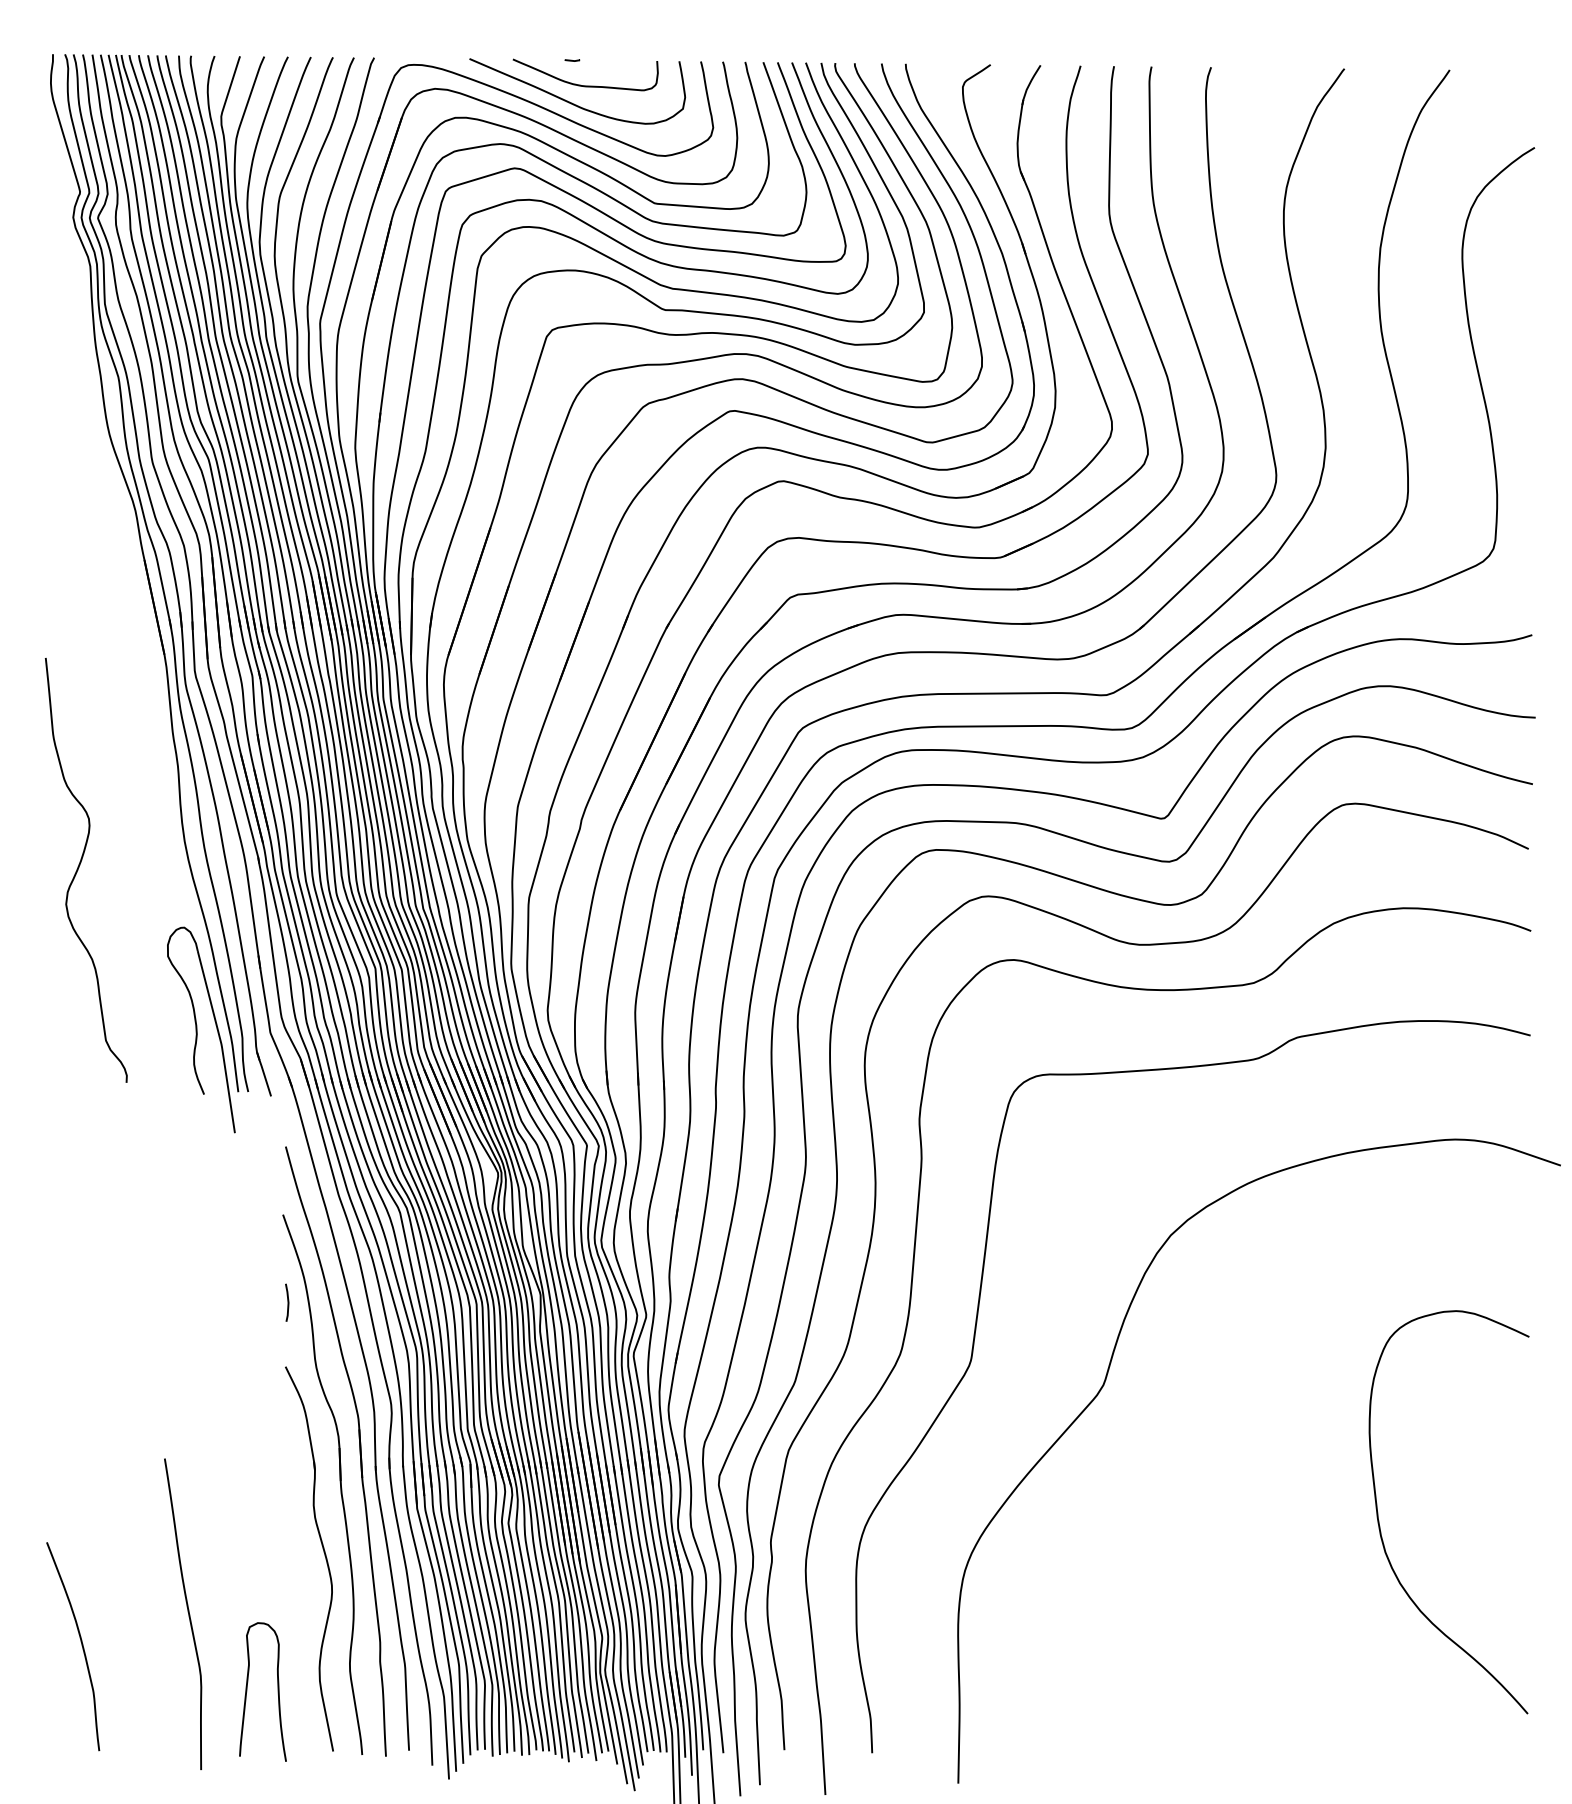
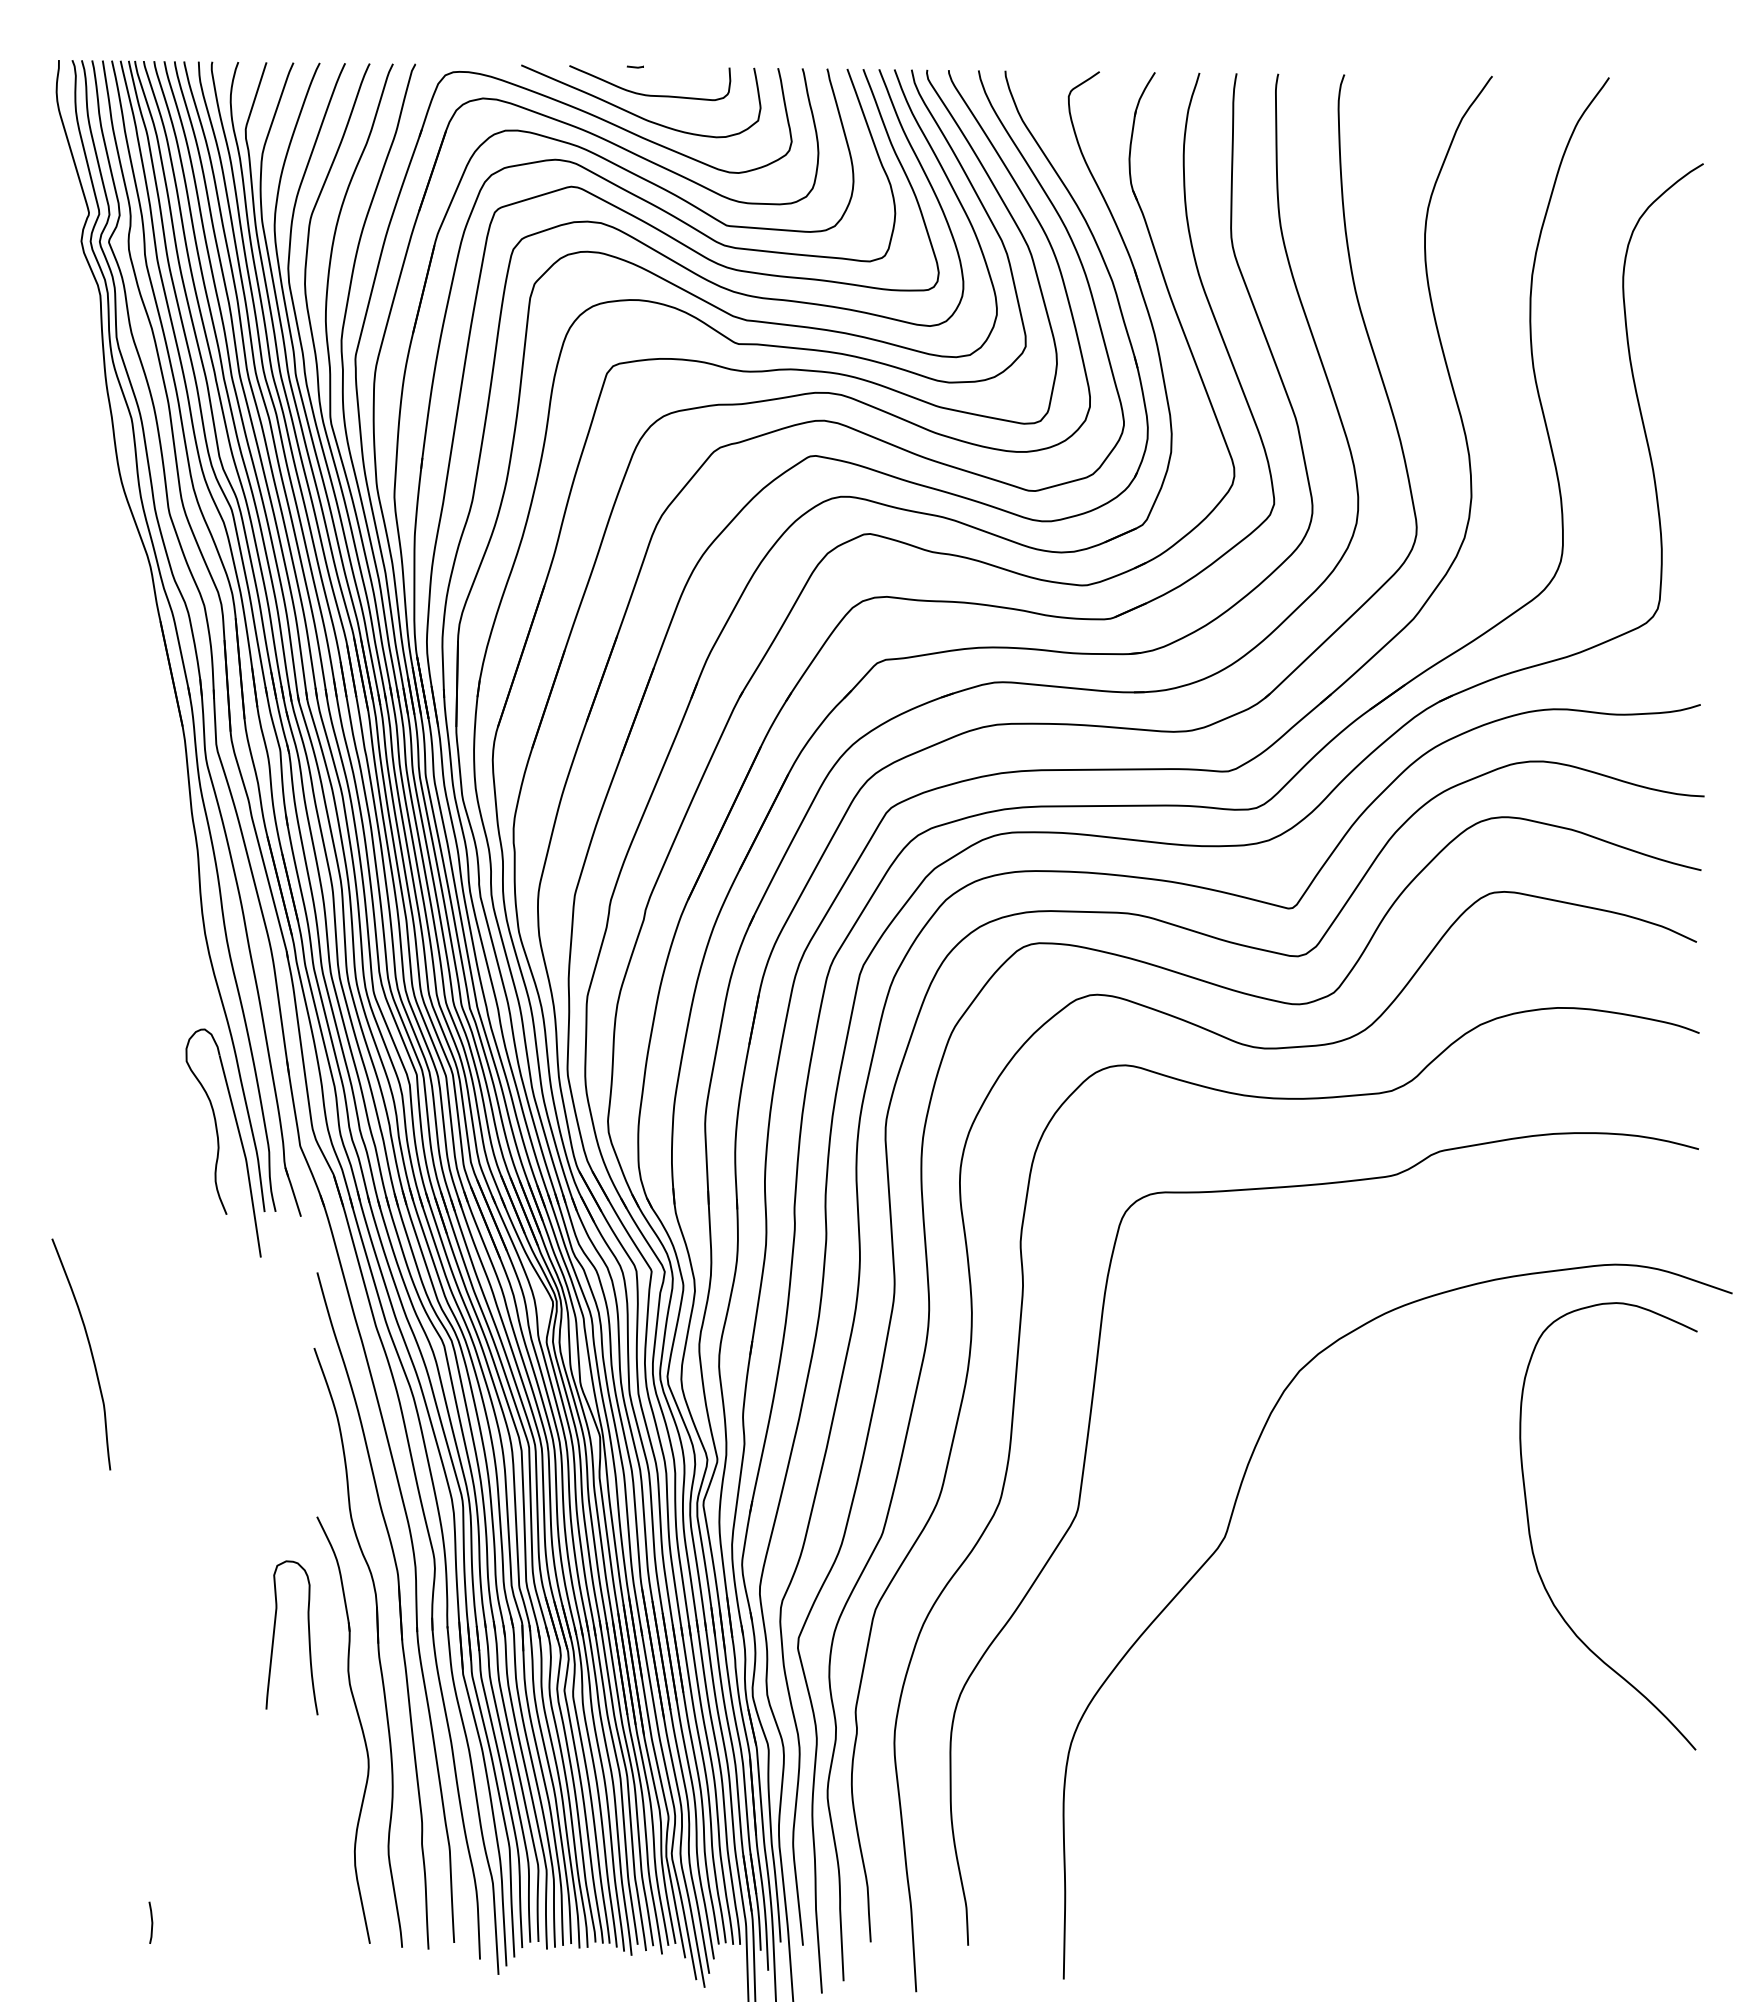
curve: (79, 867) -> (88, 962), removed
line: (287, 1302) -> (151, 1922), moved
curve: (1379, 1522) -> (1531, 1537), moved
curve: (187, 1612) -> (208, 1789), removed
curve: (81, 1644) -> (90, 1352), moved
curve: (247, 1691) -> (274, 1637), moved

